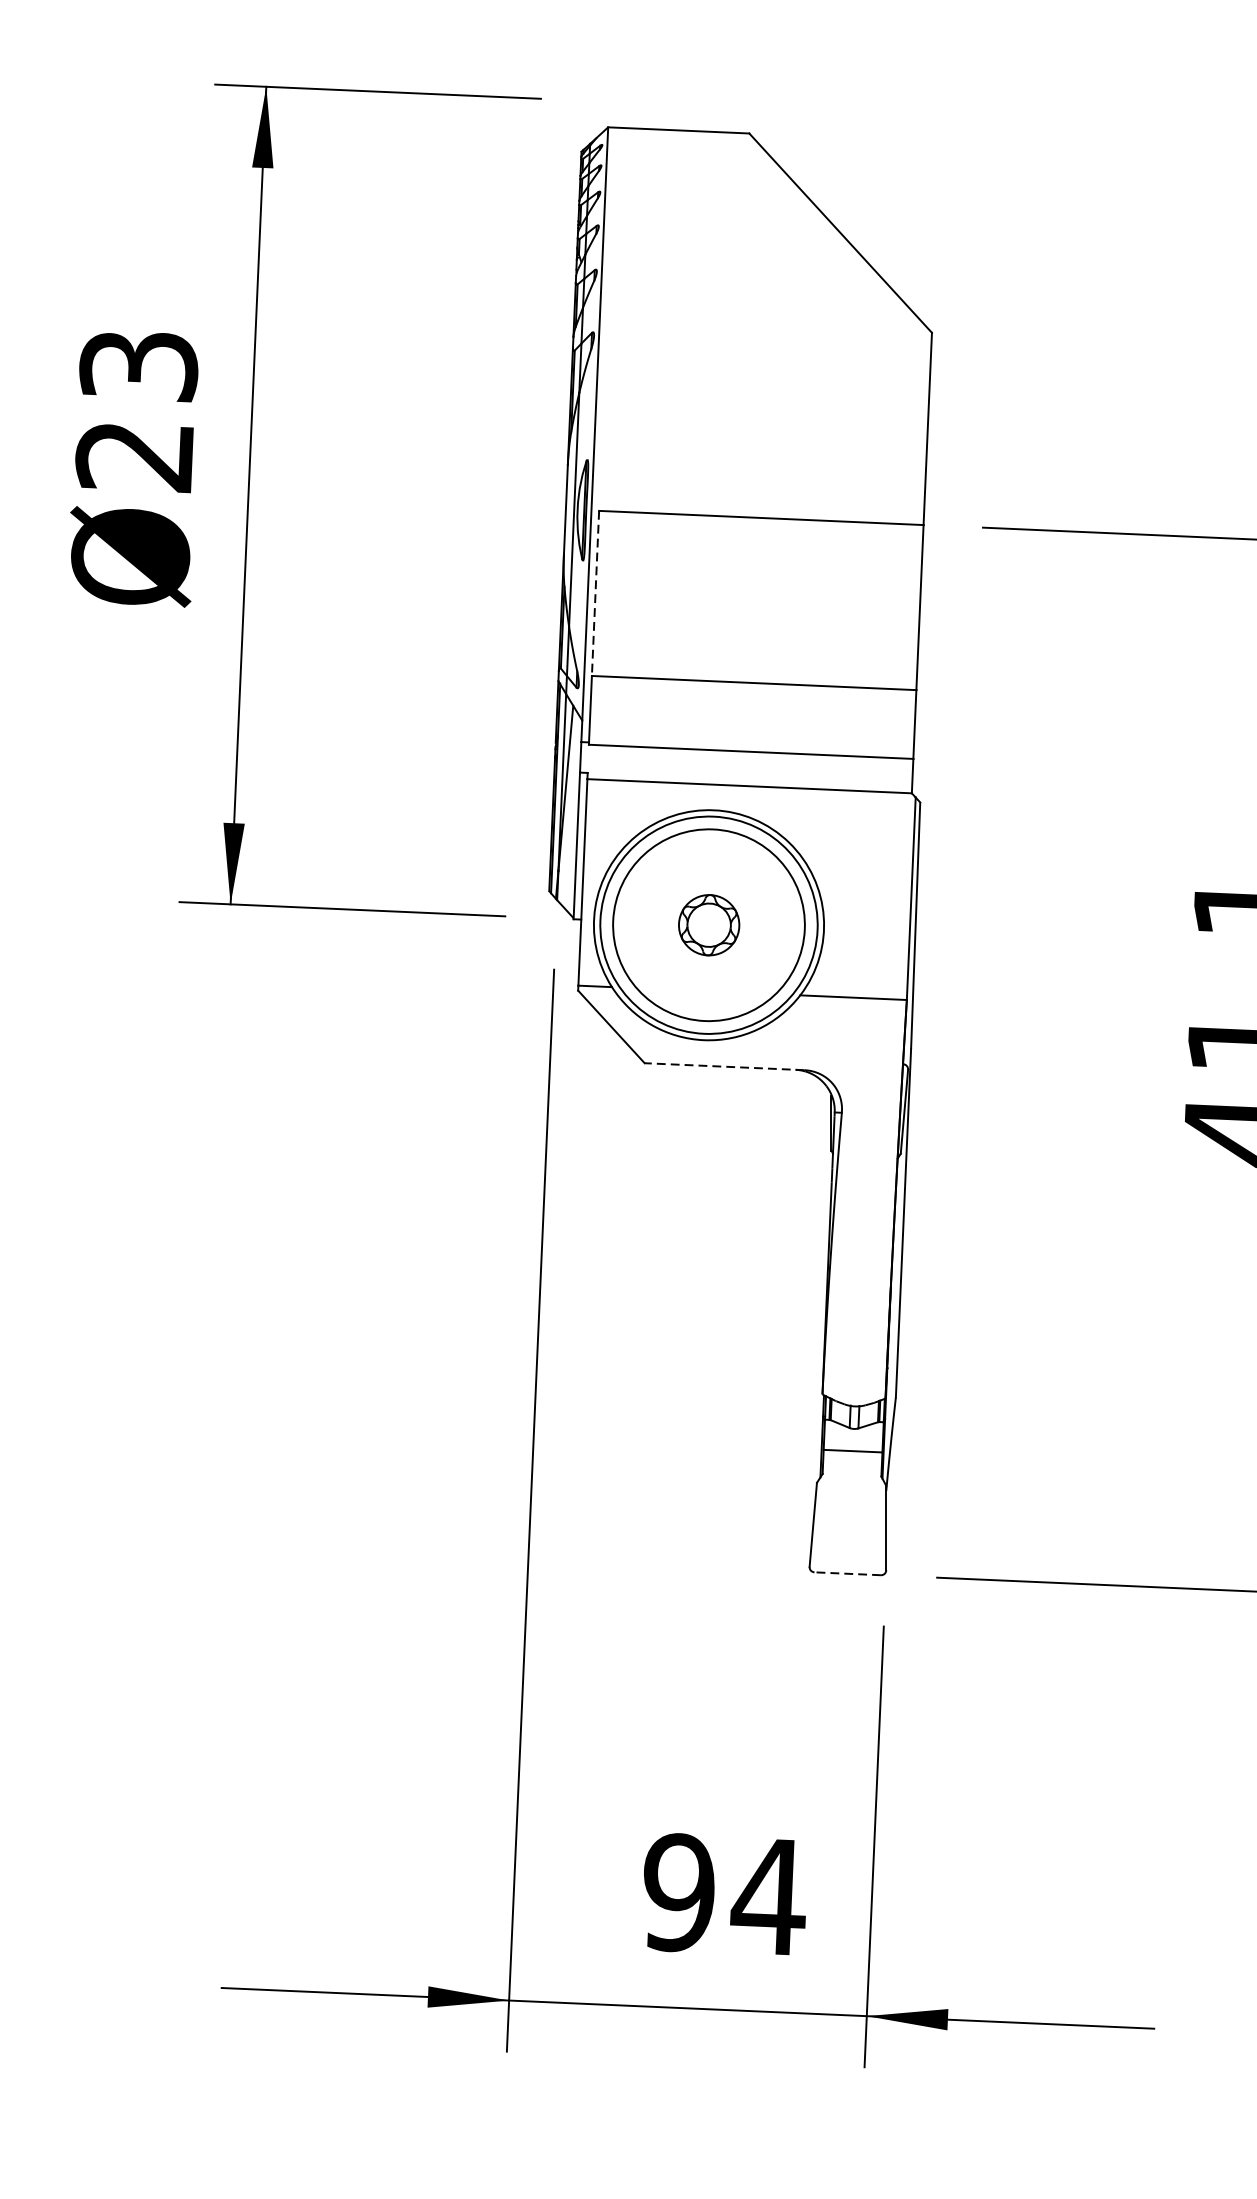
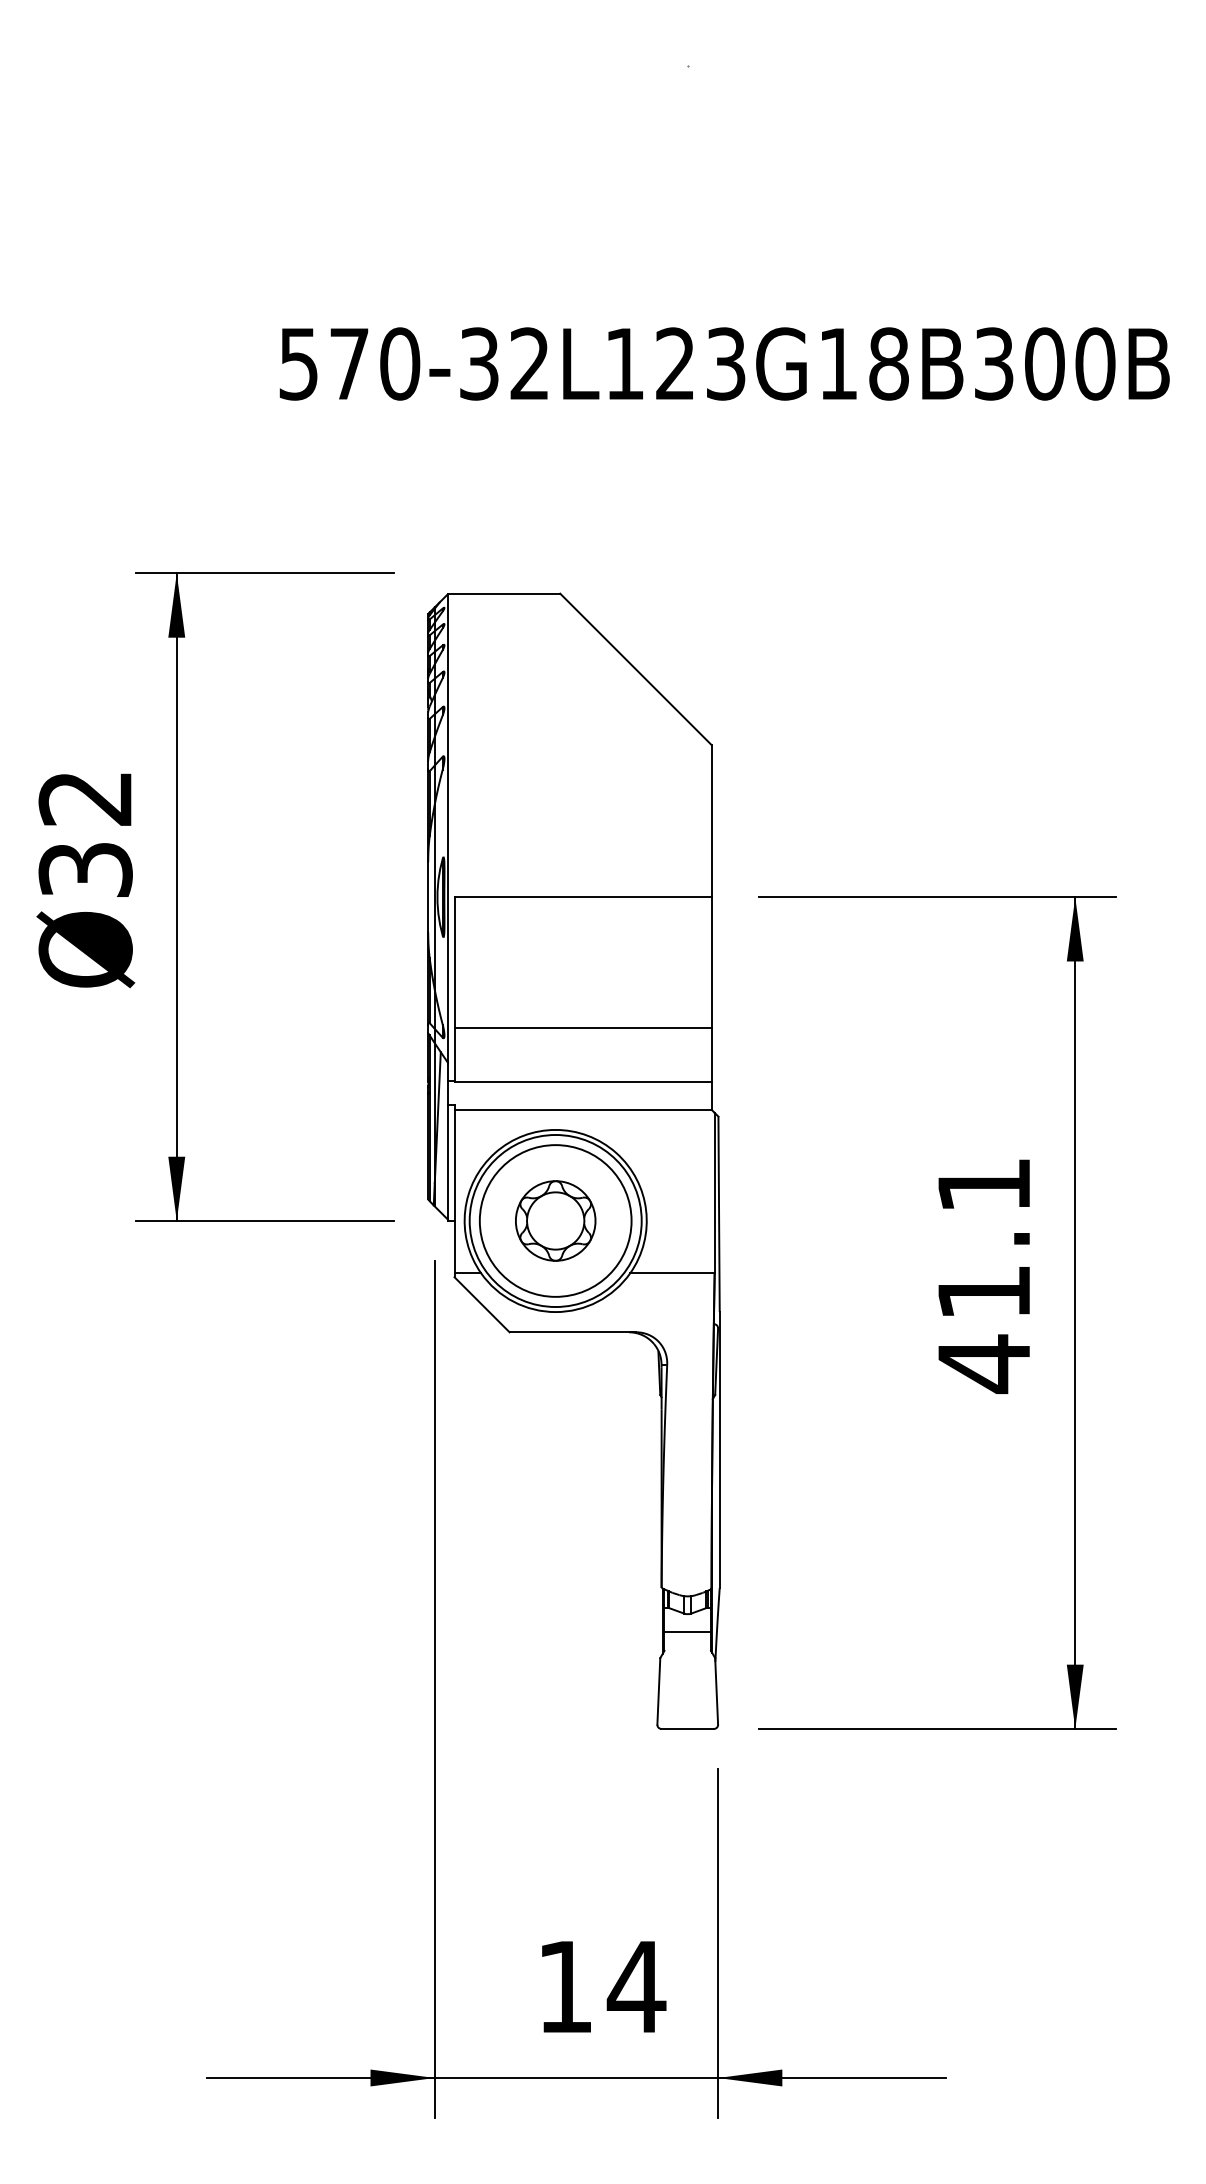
text: (136, 411) -> (85, 834), Ø23 -> Ø32
line: (595, 594) -> (454, 963), dashed -> solid
part: (708, 924) -> (555, 1220), size x1.67
line: (724, 1066) -> (572, 1332), dashed -> solid
line: (847, 1573) -> (687, 1728), dashed -> solid
text: (679, 1892) -> (565, 1986), 94 -> 14

